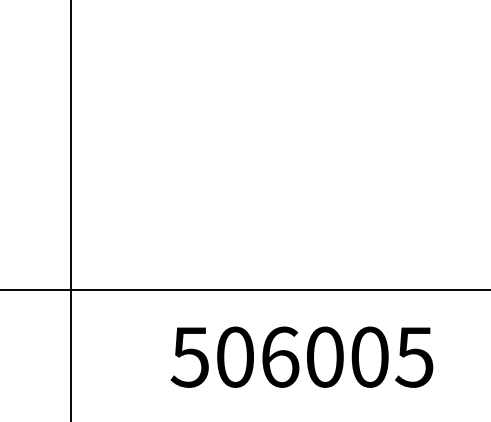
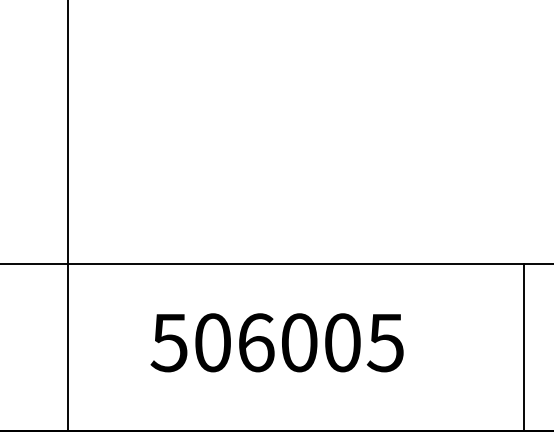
text: (301, 356) -> (276, 342), moved

